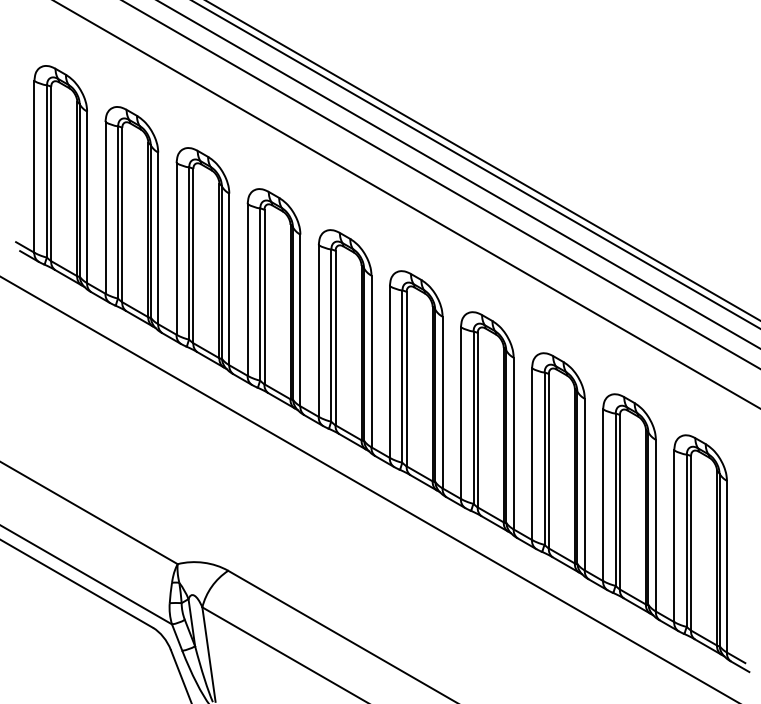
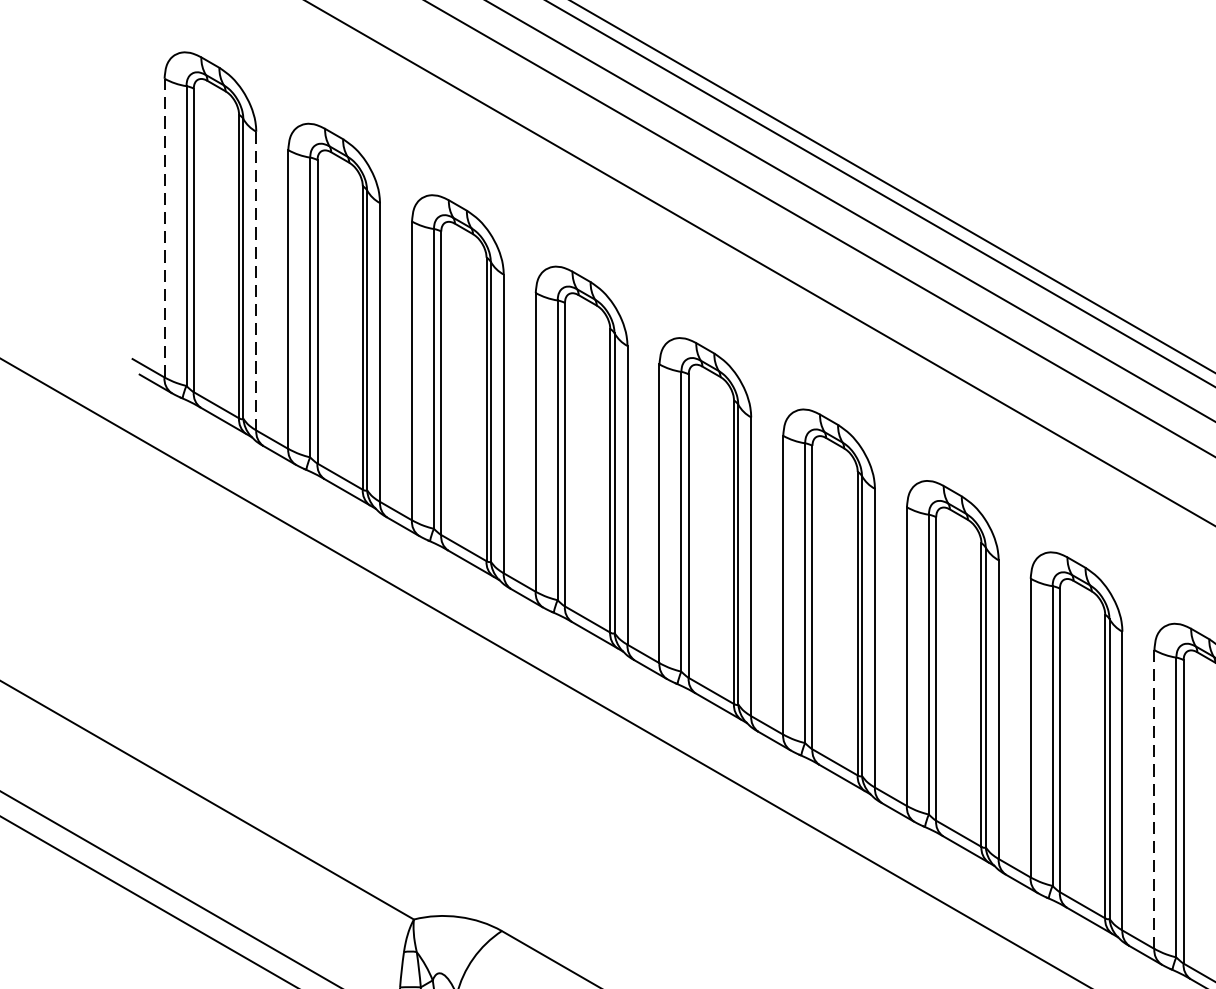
line: (34, 166) -> (164, 227), solid -> dashed
line: (87, 197) -> (256, 281), solid -> dashed
line: (603, 495) -> (1155, 800), solid -> dashed

